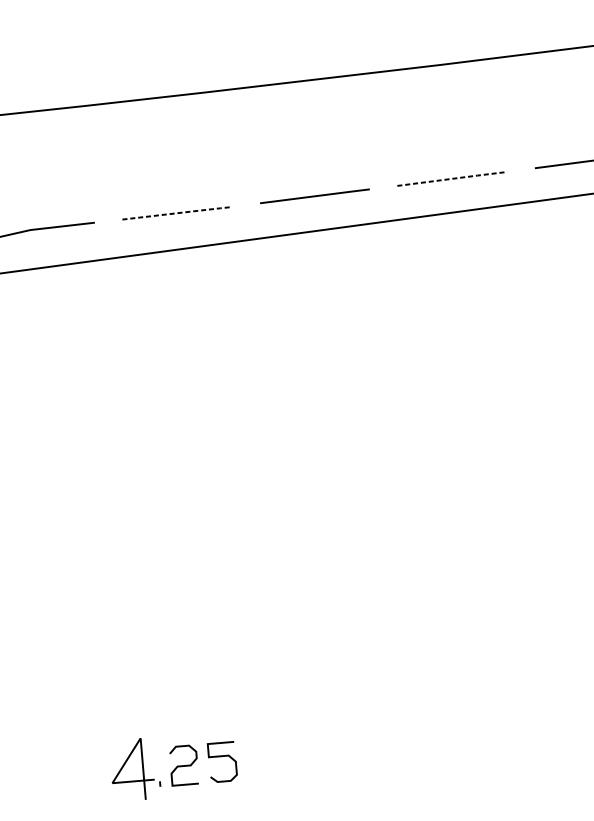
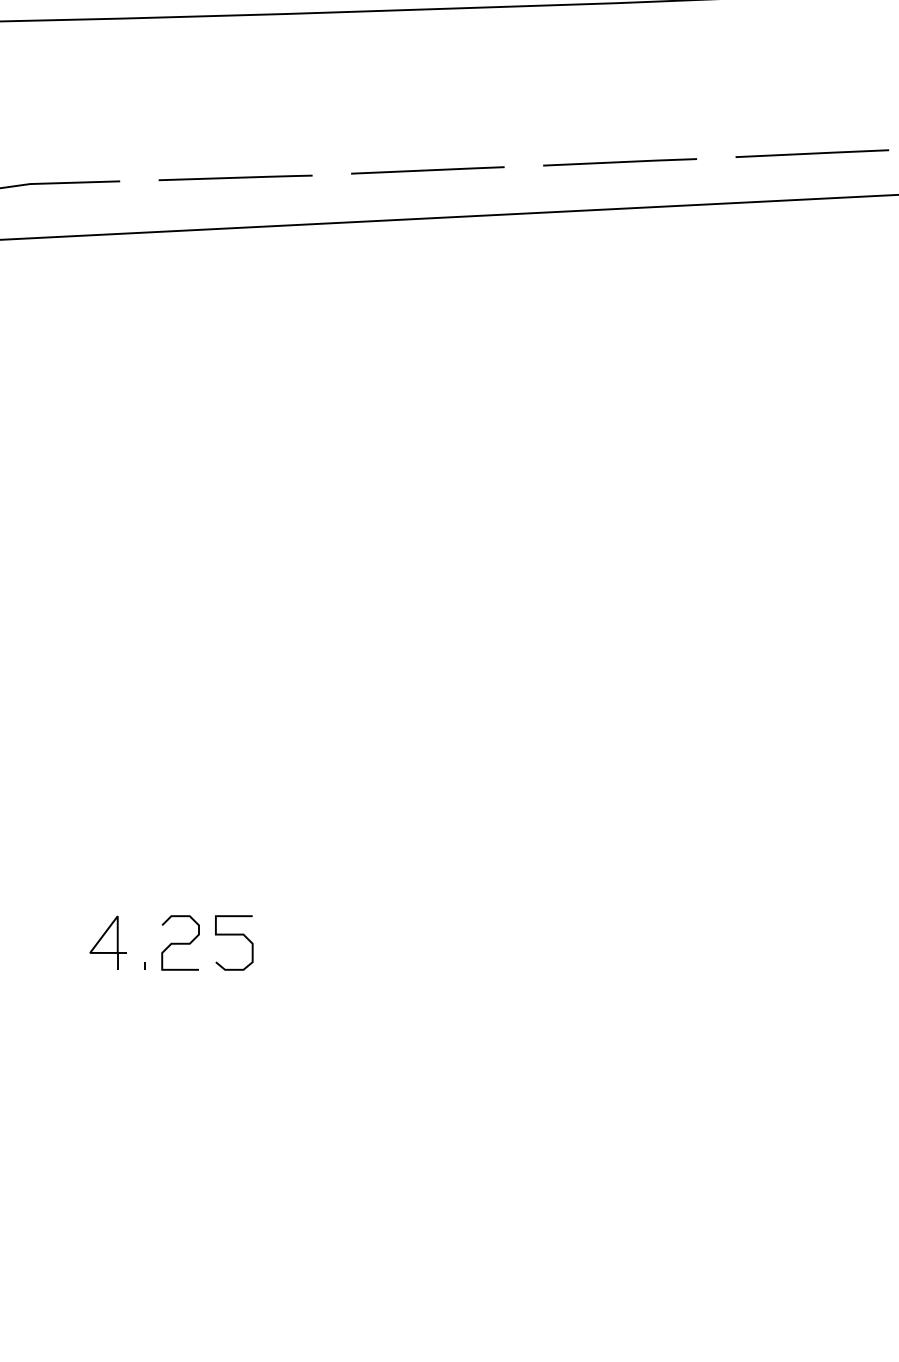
line: (452, 179) -> (620, 162), dashed -> solid
line: (178, 212) -> (237, 177), dashed -> solid
part: (131, 769) -> (107, 942), size x0.62

